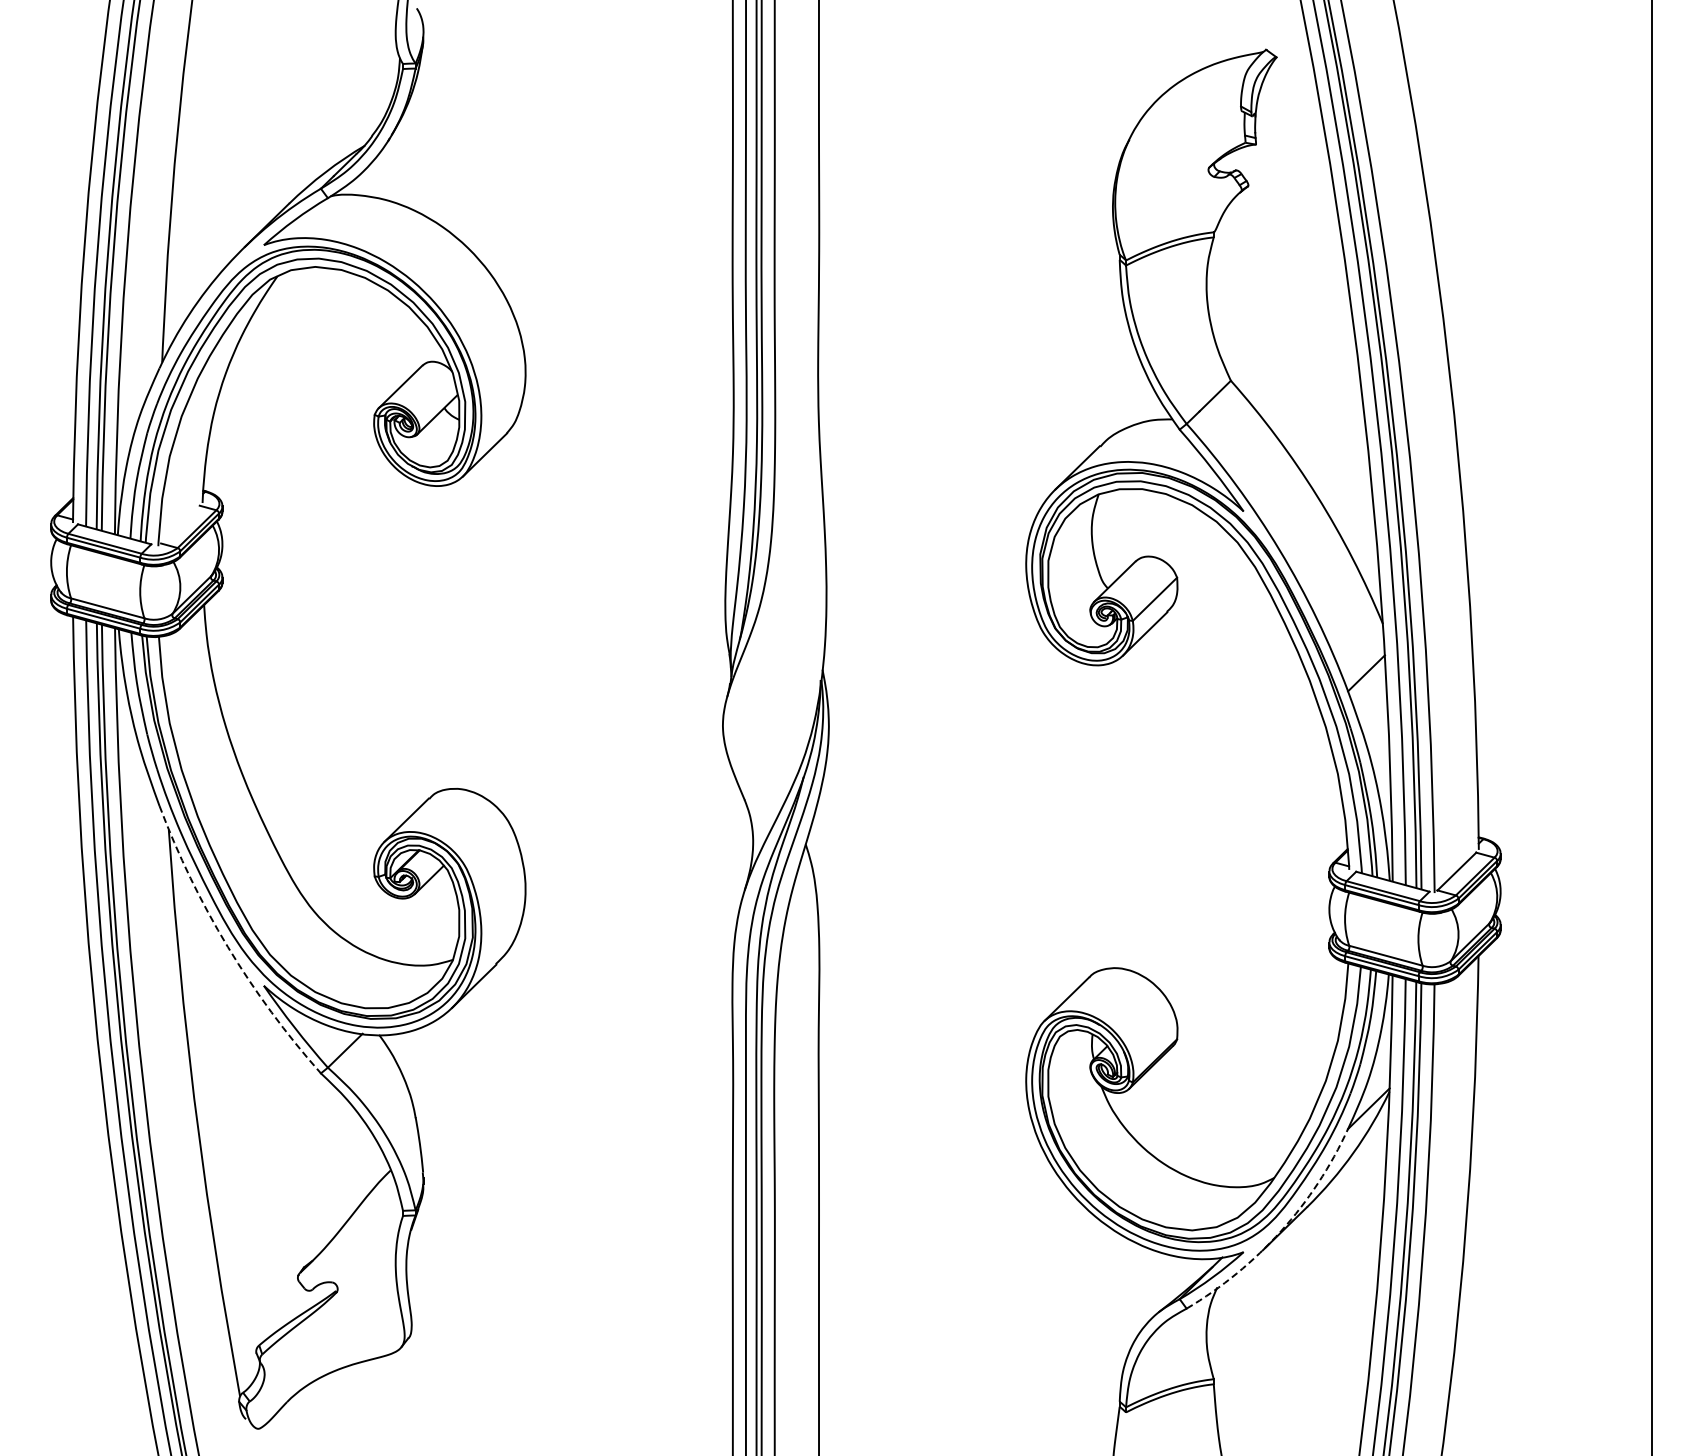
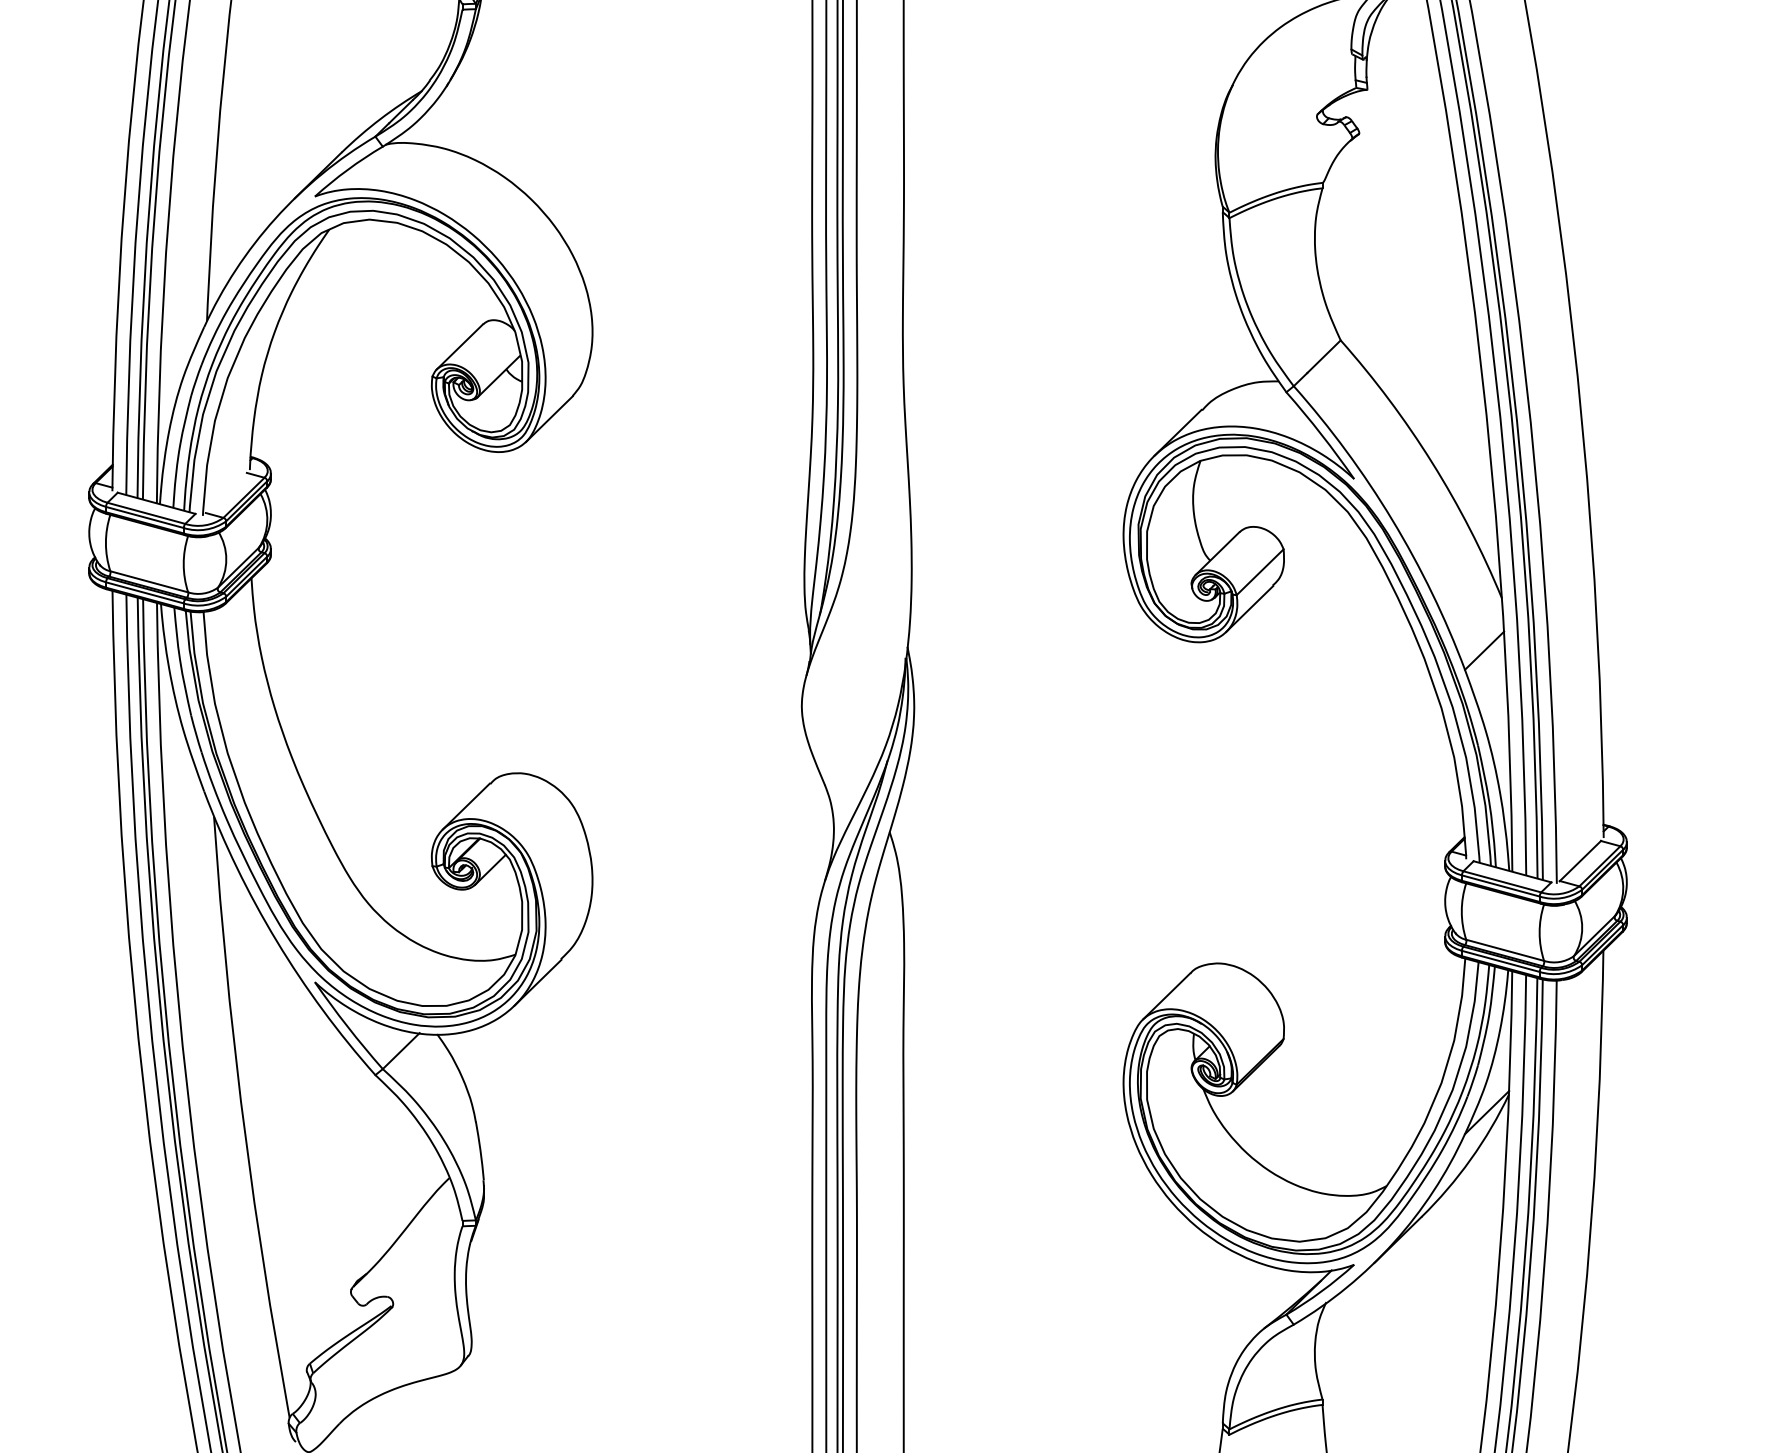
arc: (227, 947) -> (276, 941), dashed -> solid
arc: (1281, 1231) -> (1394, 1242), dashed -> solid

